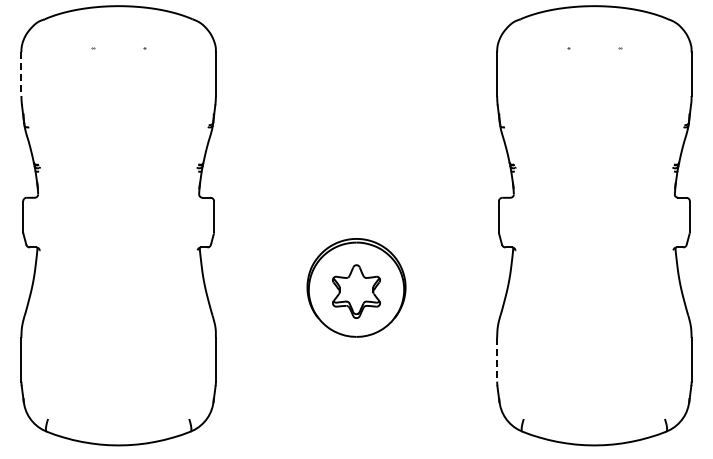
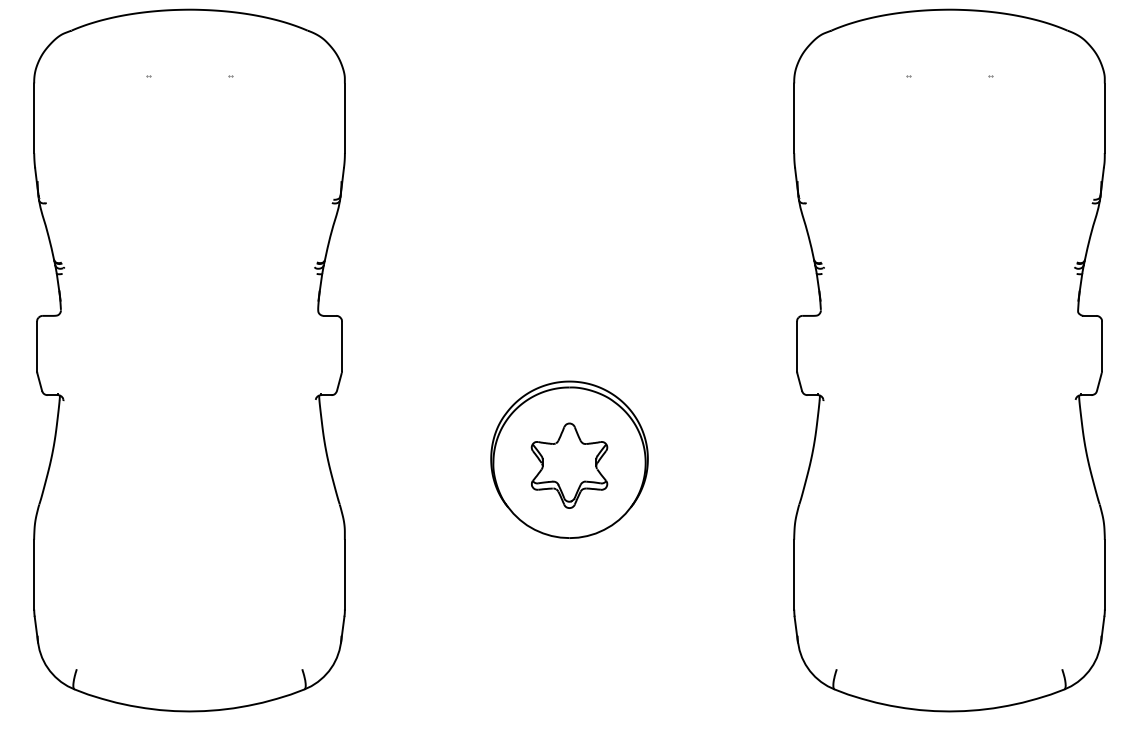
line: (21, 74) -> (34, 118), dashed -> solid
line: (497, 359) -> (794, 574), dashed -> solid

